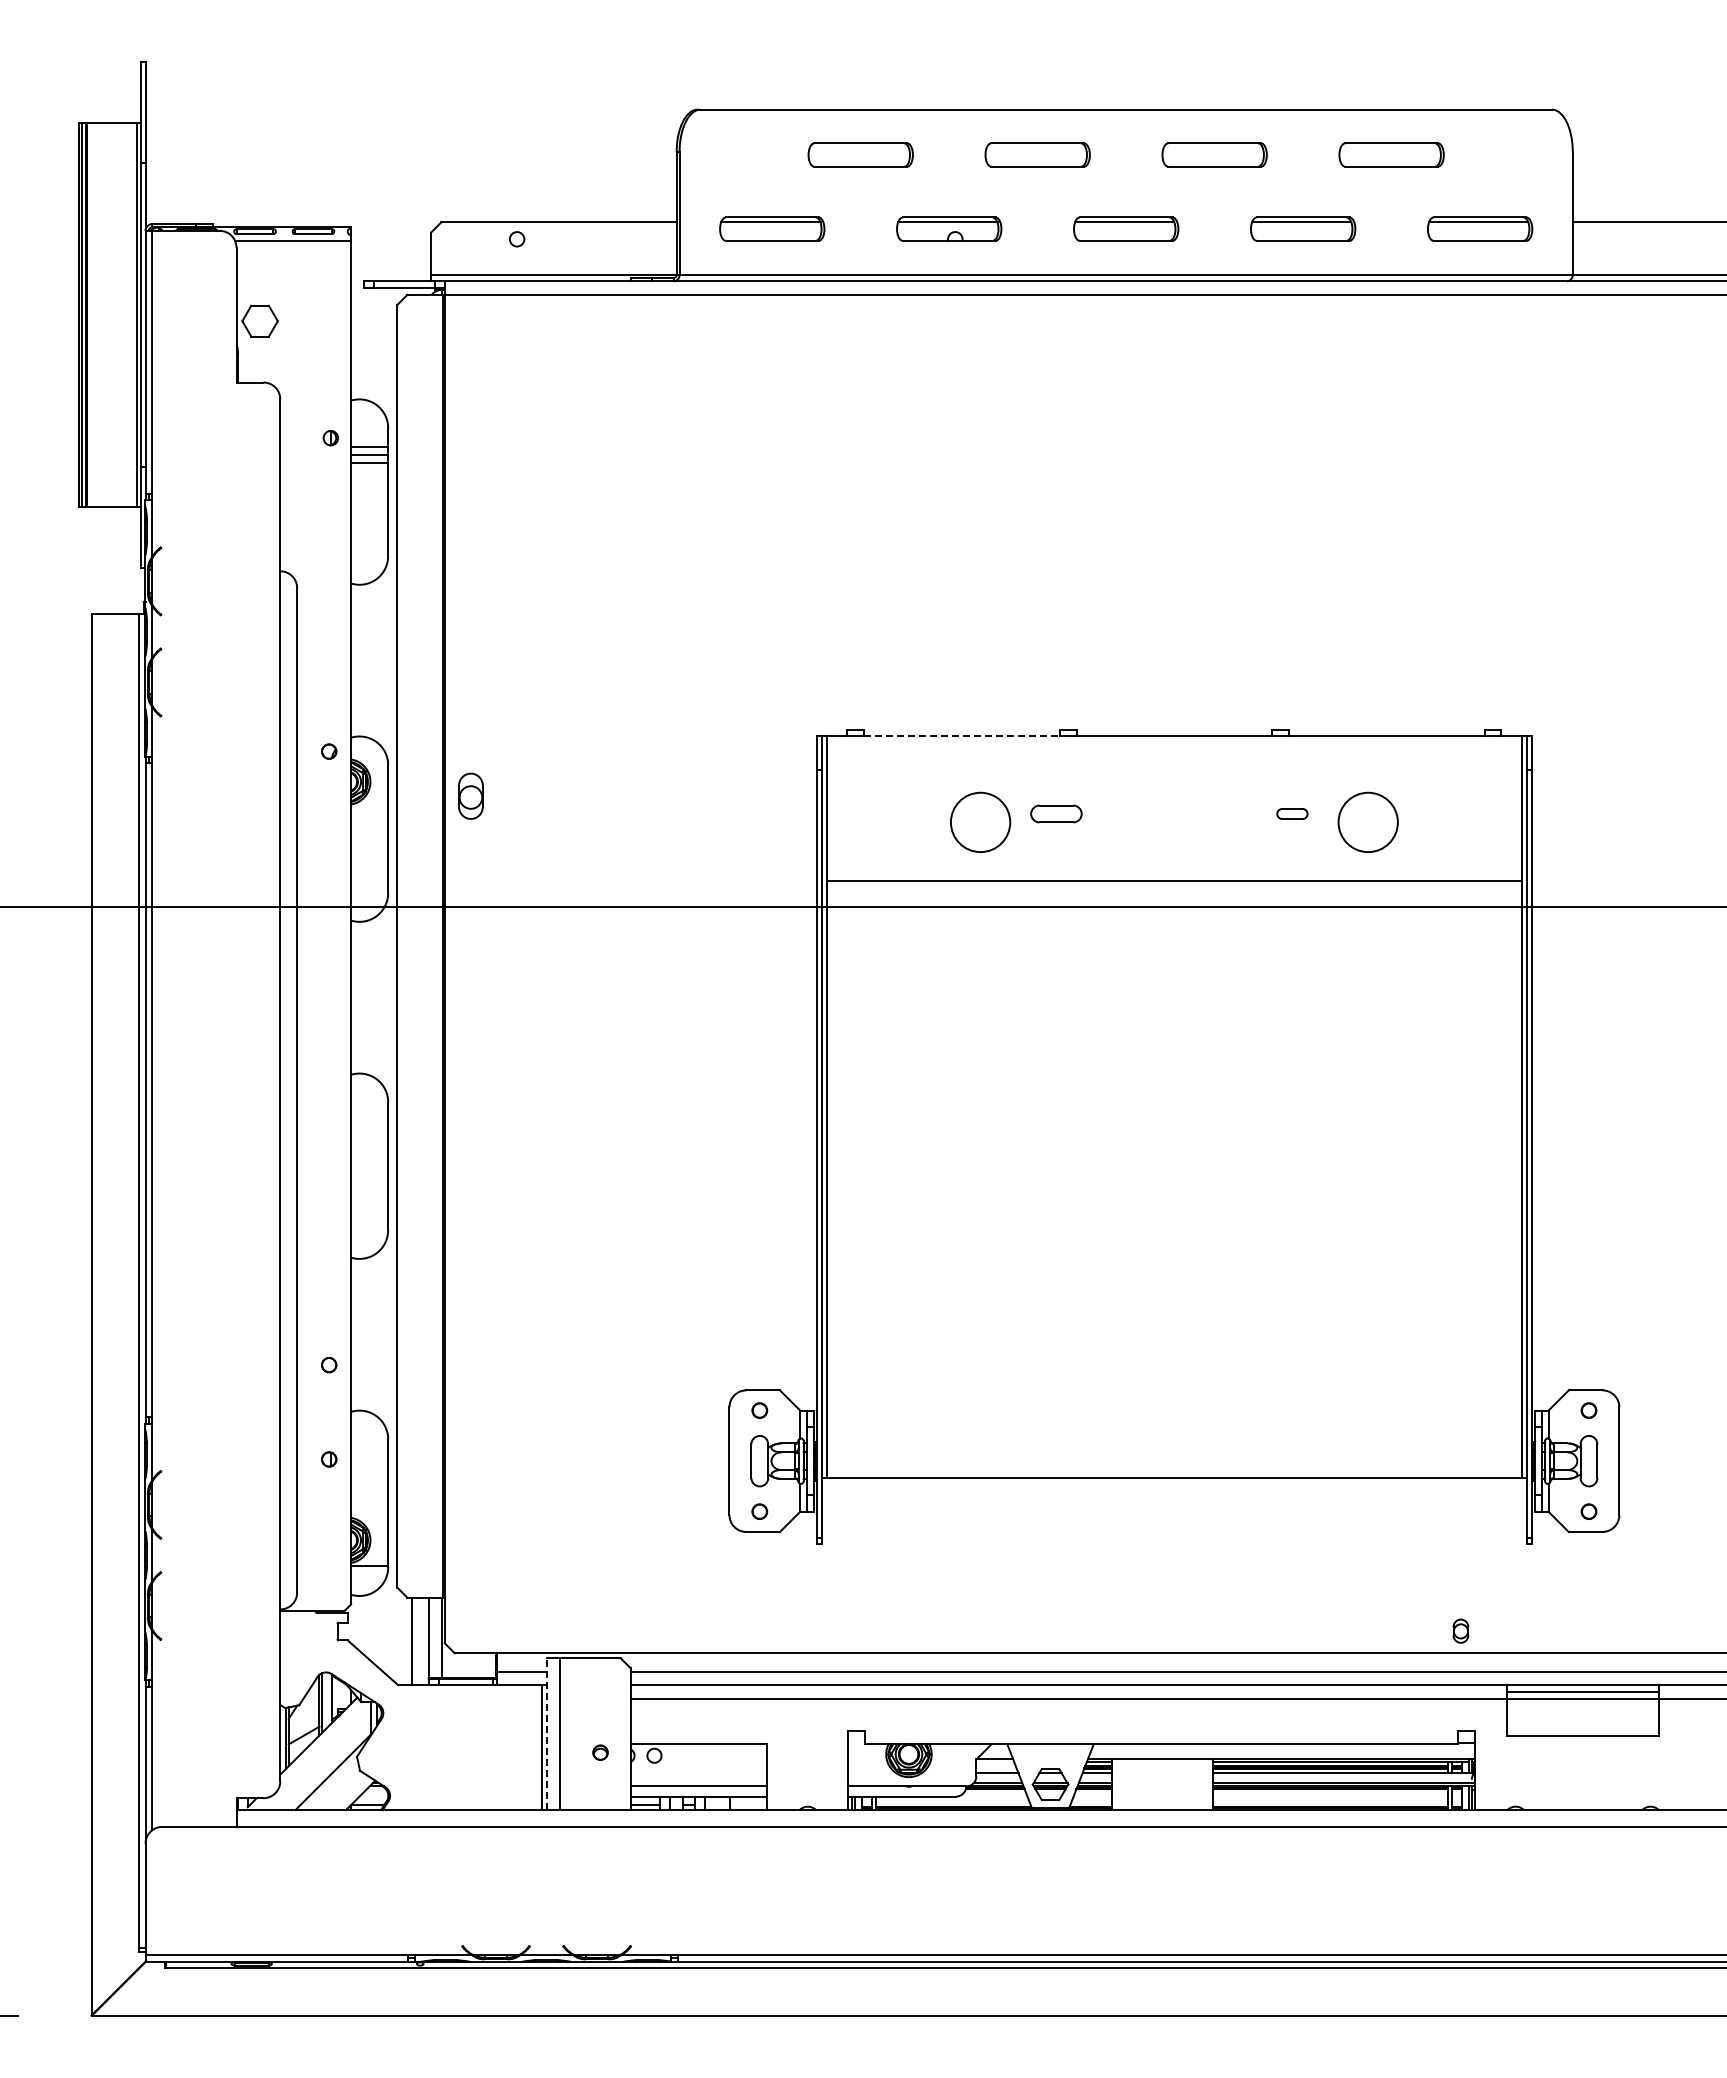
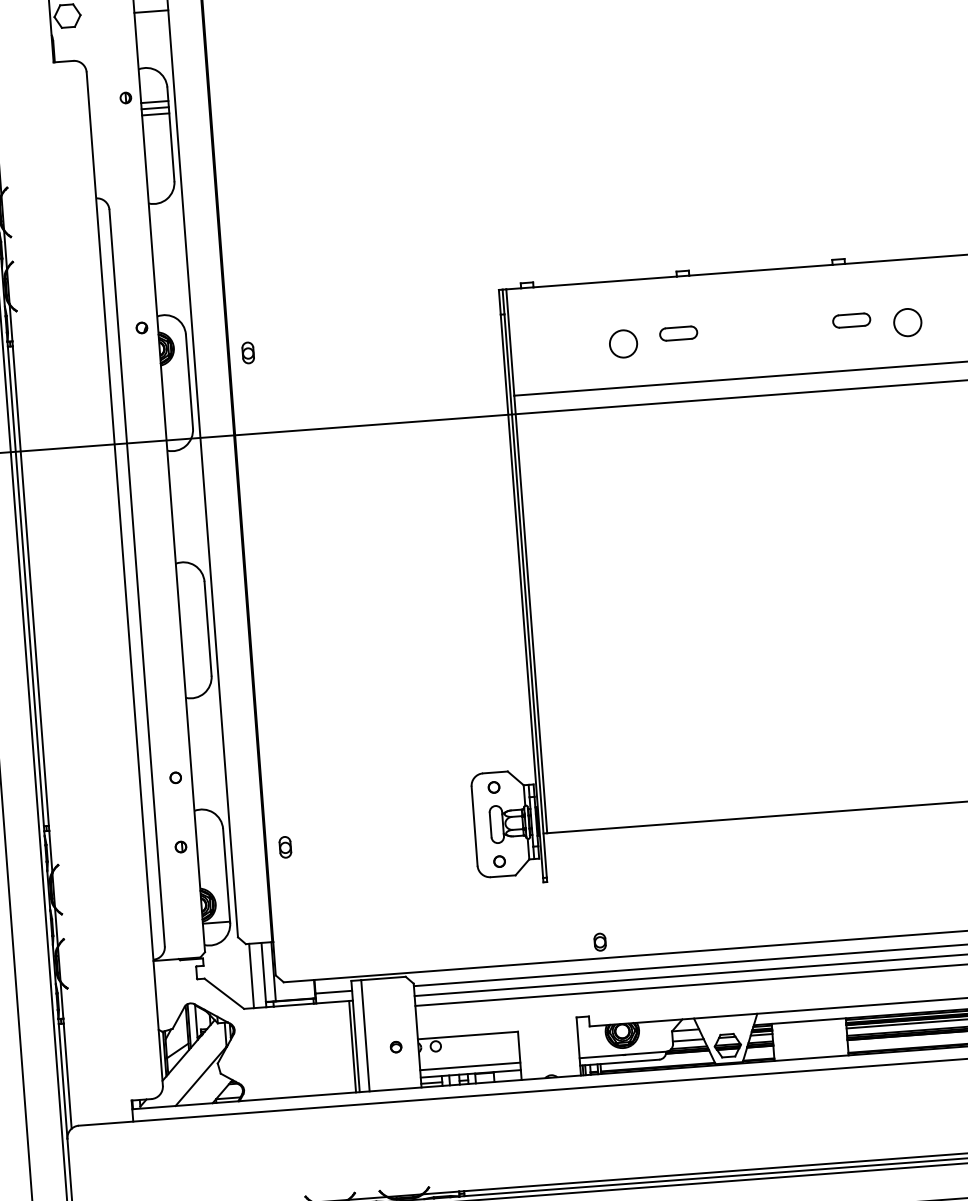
line: (374, 323) -> (151, 11), added
line: (962, 736) -> (605, 281), dashed -> solid
part: (470, 796) -> (248, 353), size x0.62
part: (1292, 813) -> (851, 320), size x1.67
circle: (980, 821) -> (623, 343), size x0.62
circle: (1367, 821) -> (907, 321), size x0.62
part: (470, 1470) -> (285, 847), added
part: (887, 1630) -> (599, 941), added
line: (546, 1734) -> (355, 1036), dashed -> solid

